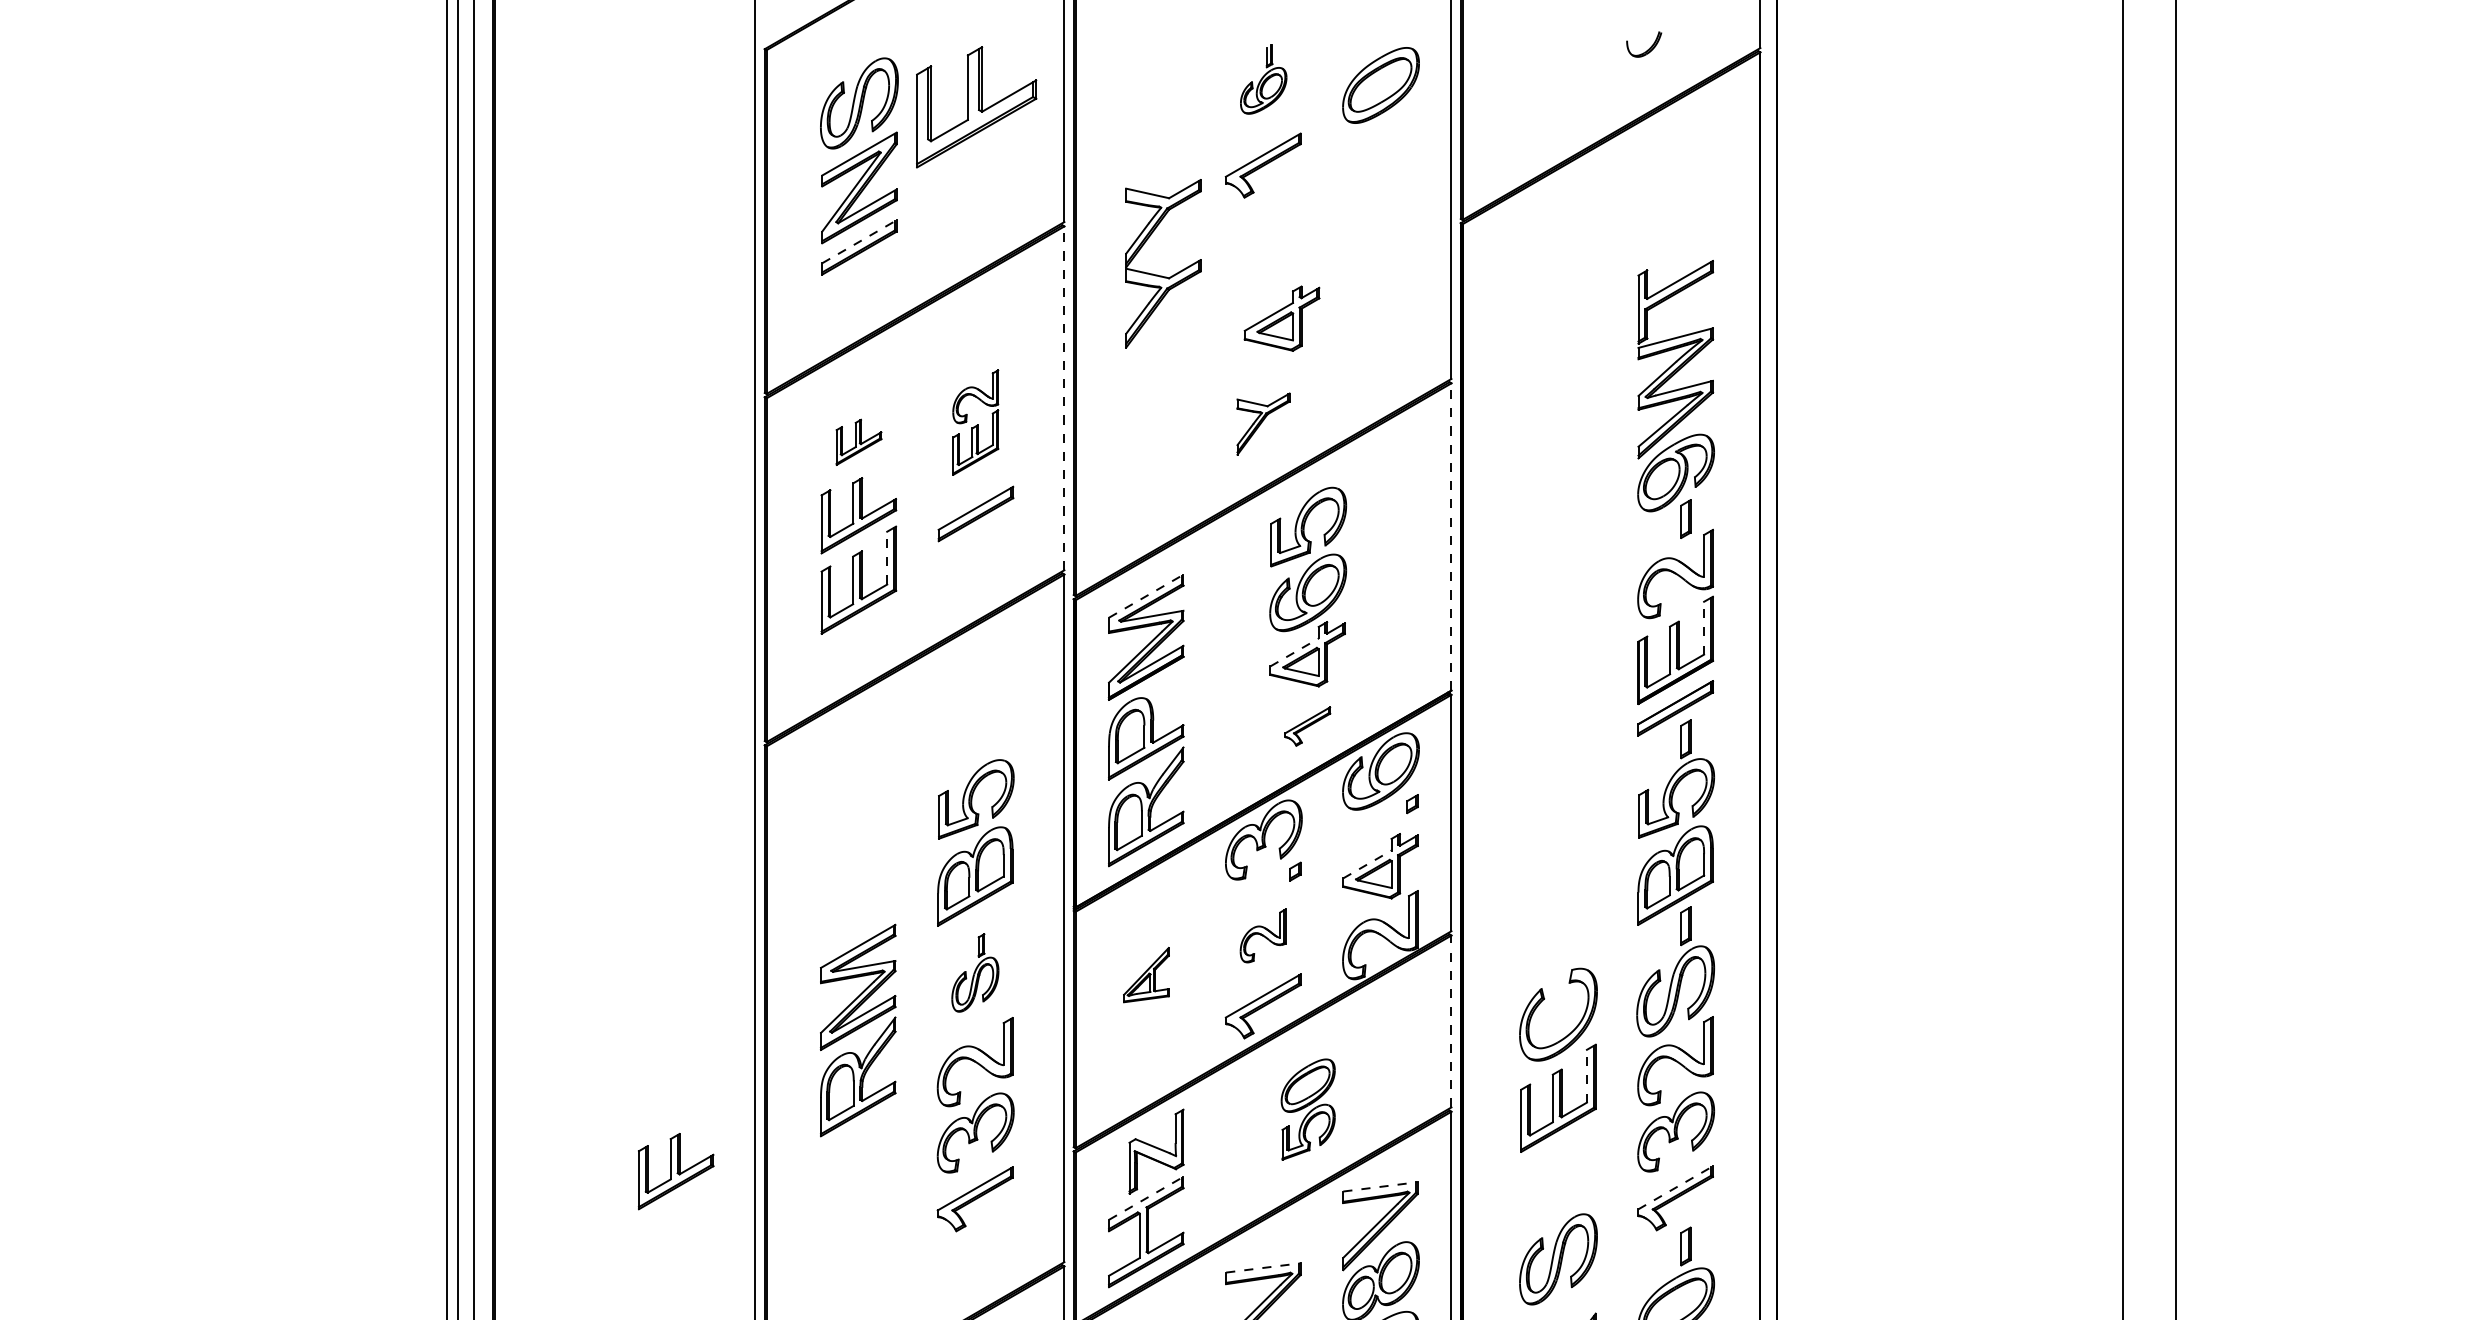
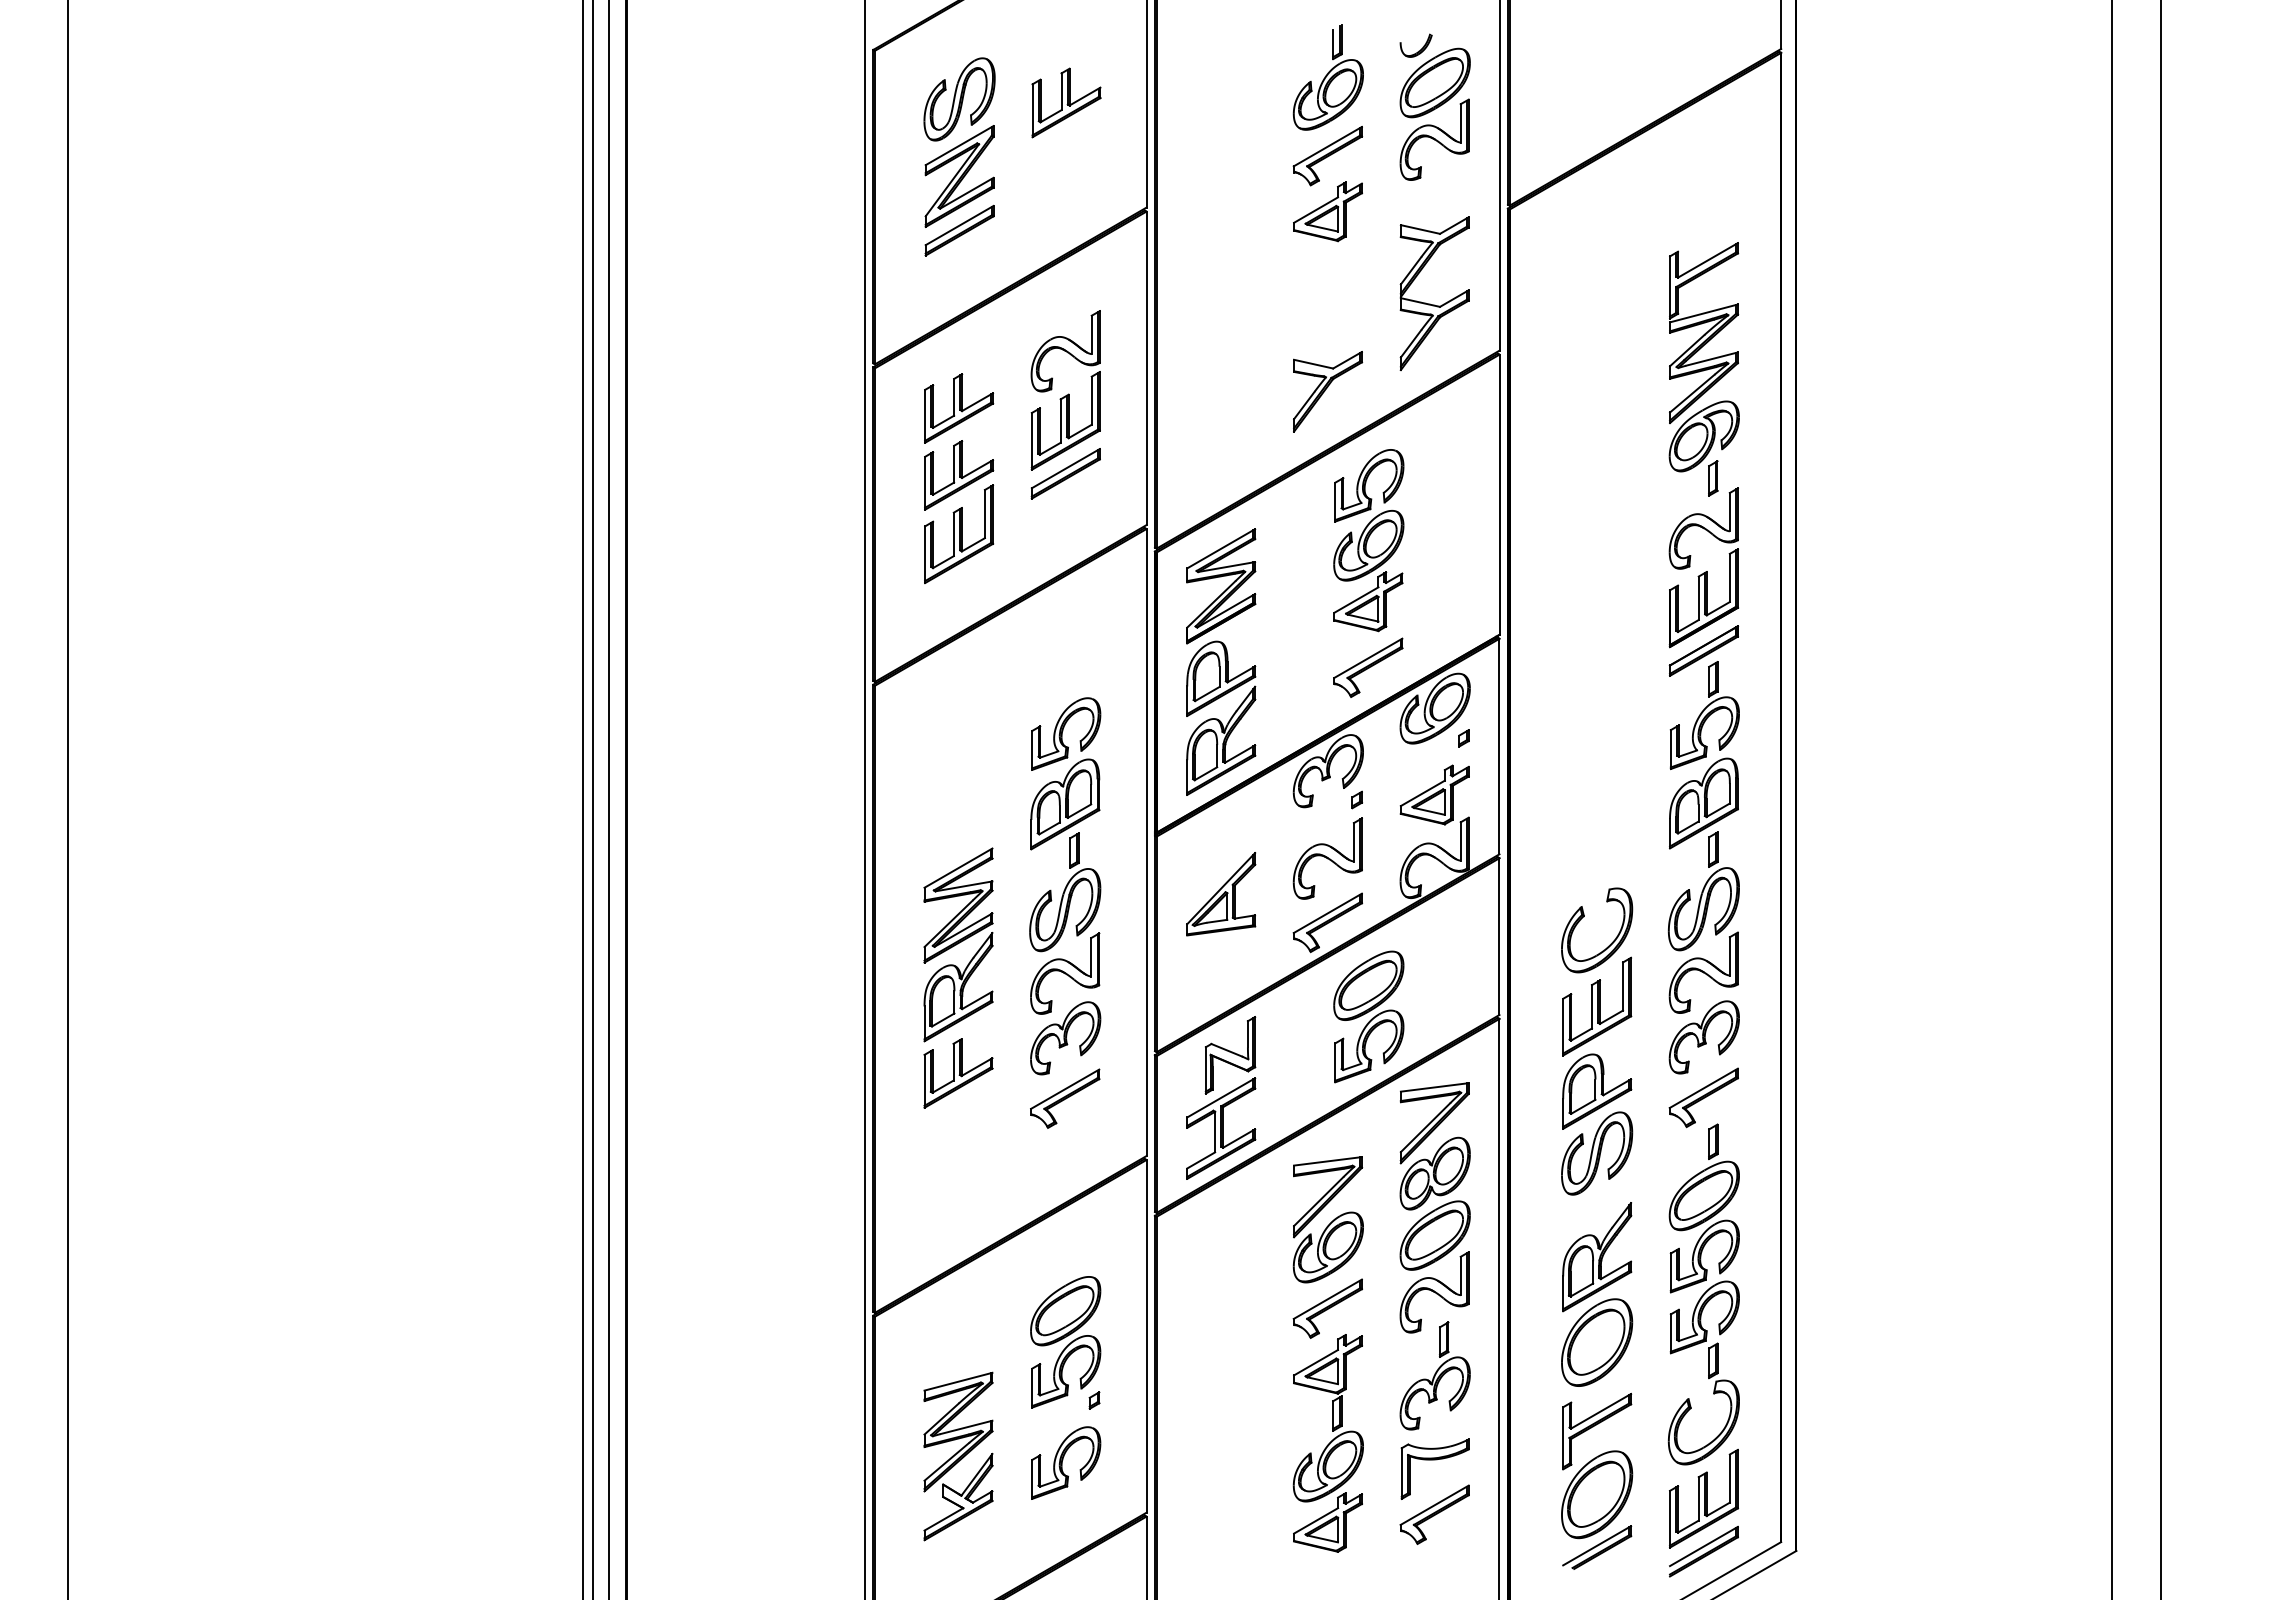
part: (1645, 50) -> (1417, 51), moved
part: (1262, 79) -> (1327, 77), size x1.67
part: (976, 106) -> (1066, 102), size x0.62
part: (1380, 147) -> (1434, 139), added
line: (860, 241) -> (960, 225), dashed -> solid
part: (1158, 274) -> (1430, 303), moved
part: (1281, 318) -> (1327, 211), moved
line: (1064, 398) -> (1146, 368), dashed -> solid
part: (975, 422) -> (1065, 390), size x1.67
part: (1263, 423) -> (1328, 391), size x1.43
part: (859, 442) -> (959, 408), size x1.67
line: (1451, 536) -> (1499, 494), dashed -> solid
line: (886, 557) -> (984, 513), dashed -> solid
line: (1146, 595) -> (1221, 548), dashed -> solid
line: (1703, 627) -> (1729, 577), dashed -> solid
line: (1294, 651) -> (1356, 599), dashed -> solid
part: (1307, 726) -> (1368, 667), size x1.67
line: (1368, 864) -> (1423, 793), dashed -> solid
part: (1262, 935) -> (1327, 858), size x1.67
part: (975, 973) -> (1065, 892), size x1.67
part: (1146, 975) -> (1221, 894), size x1.67
line: (1451, 1021) -> (1499, 936), dashed -> solid
line: (1587, 1076) -> (1623, 986), dashed -> solid
part: (1307, 1109) -> (1368, 1016), size x1.43
part: (676, 1171) -> (958, 1073), moved
line: (1381, 1186) -> (1435, 1087), dashed -> solid
line: (1676, 1188) -> (1704, 1088), dashed -> solid
part: (1558, 1191) -> (1597, 1091), added
line: (1146, 1197) -> (1221, 1097), dashed -> solid
line: (1263, 1268) -> (1328, 1161), dashed -> solid

